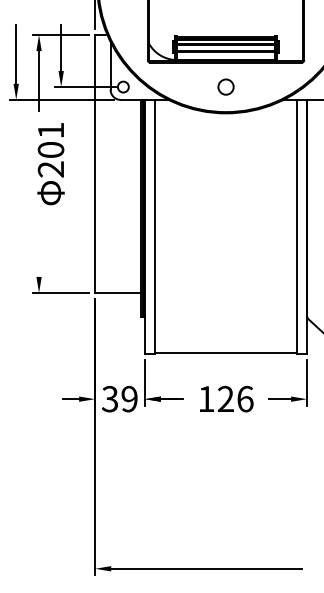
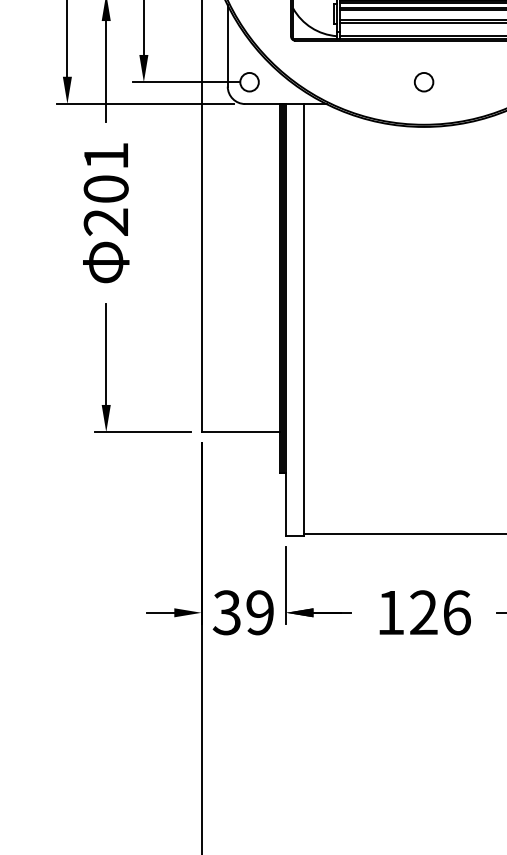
circle: (225, 86) -> (423, 81), size x0.71
text: (50, 164) -> (105, 213), moved
line: (39, 246) -> (106, 353), added

